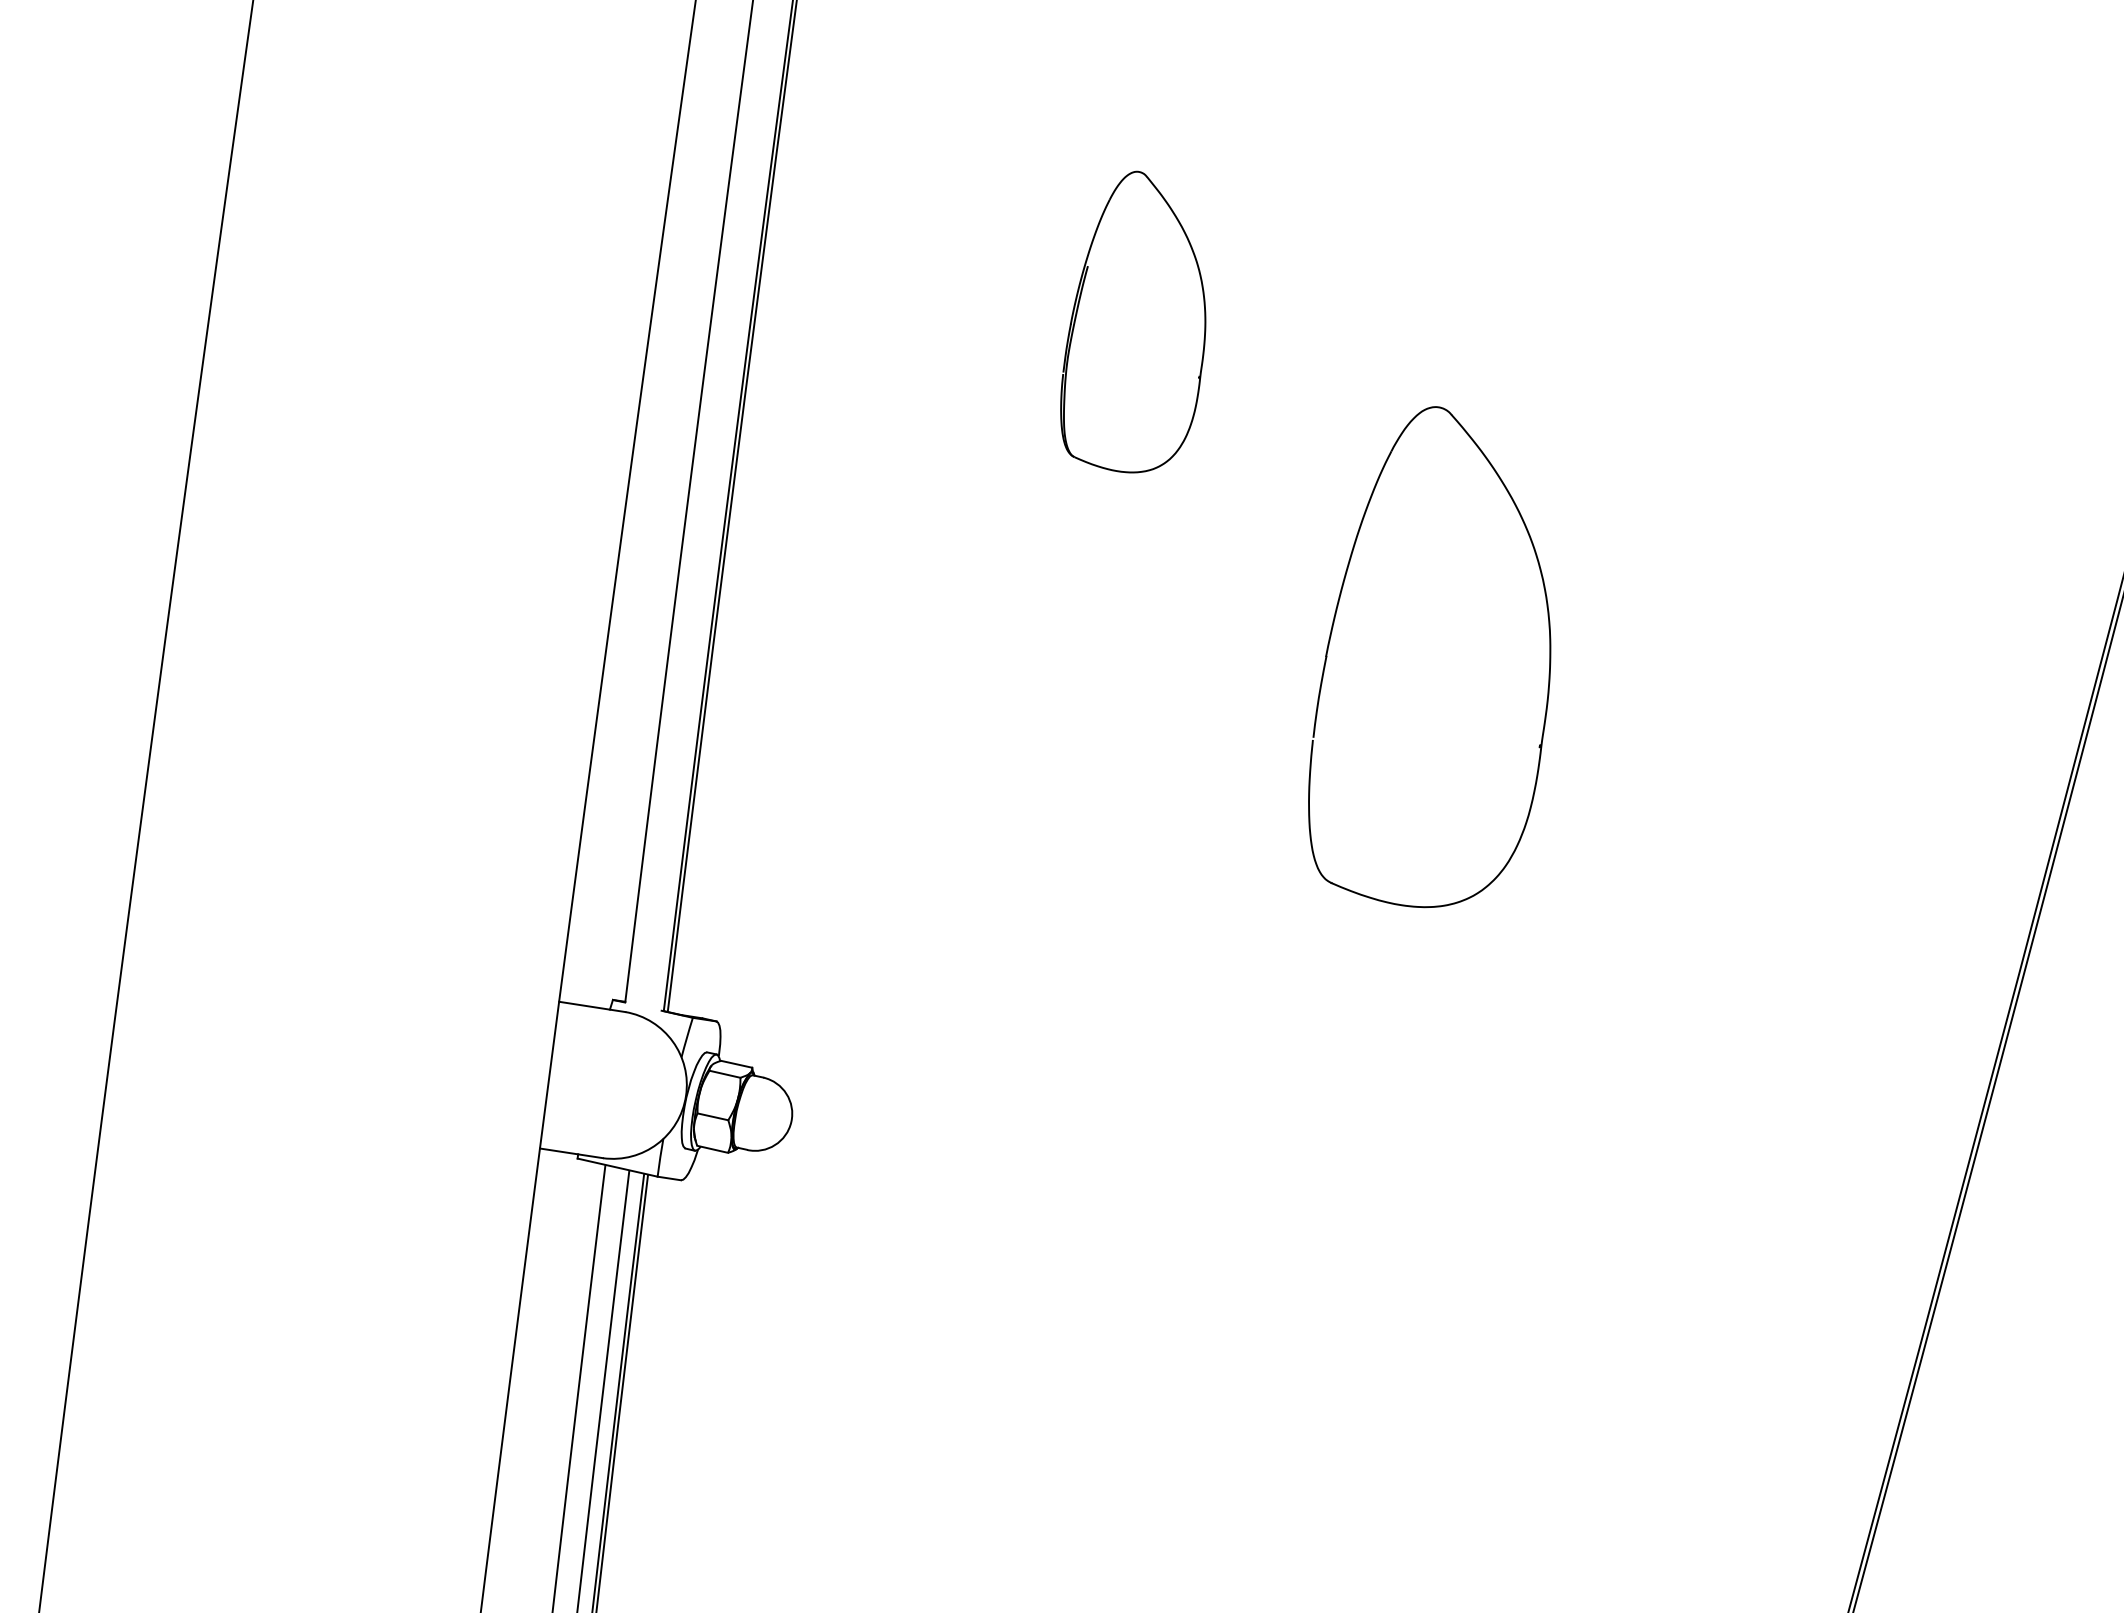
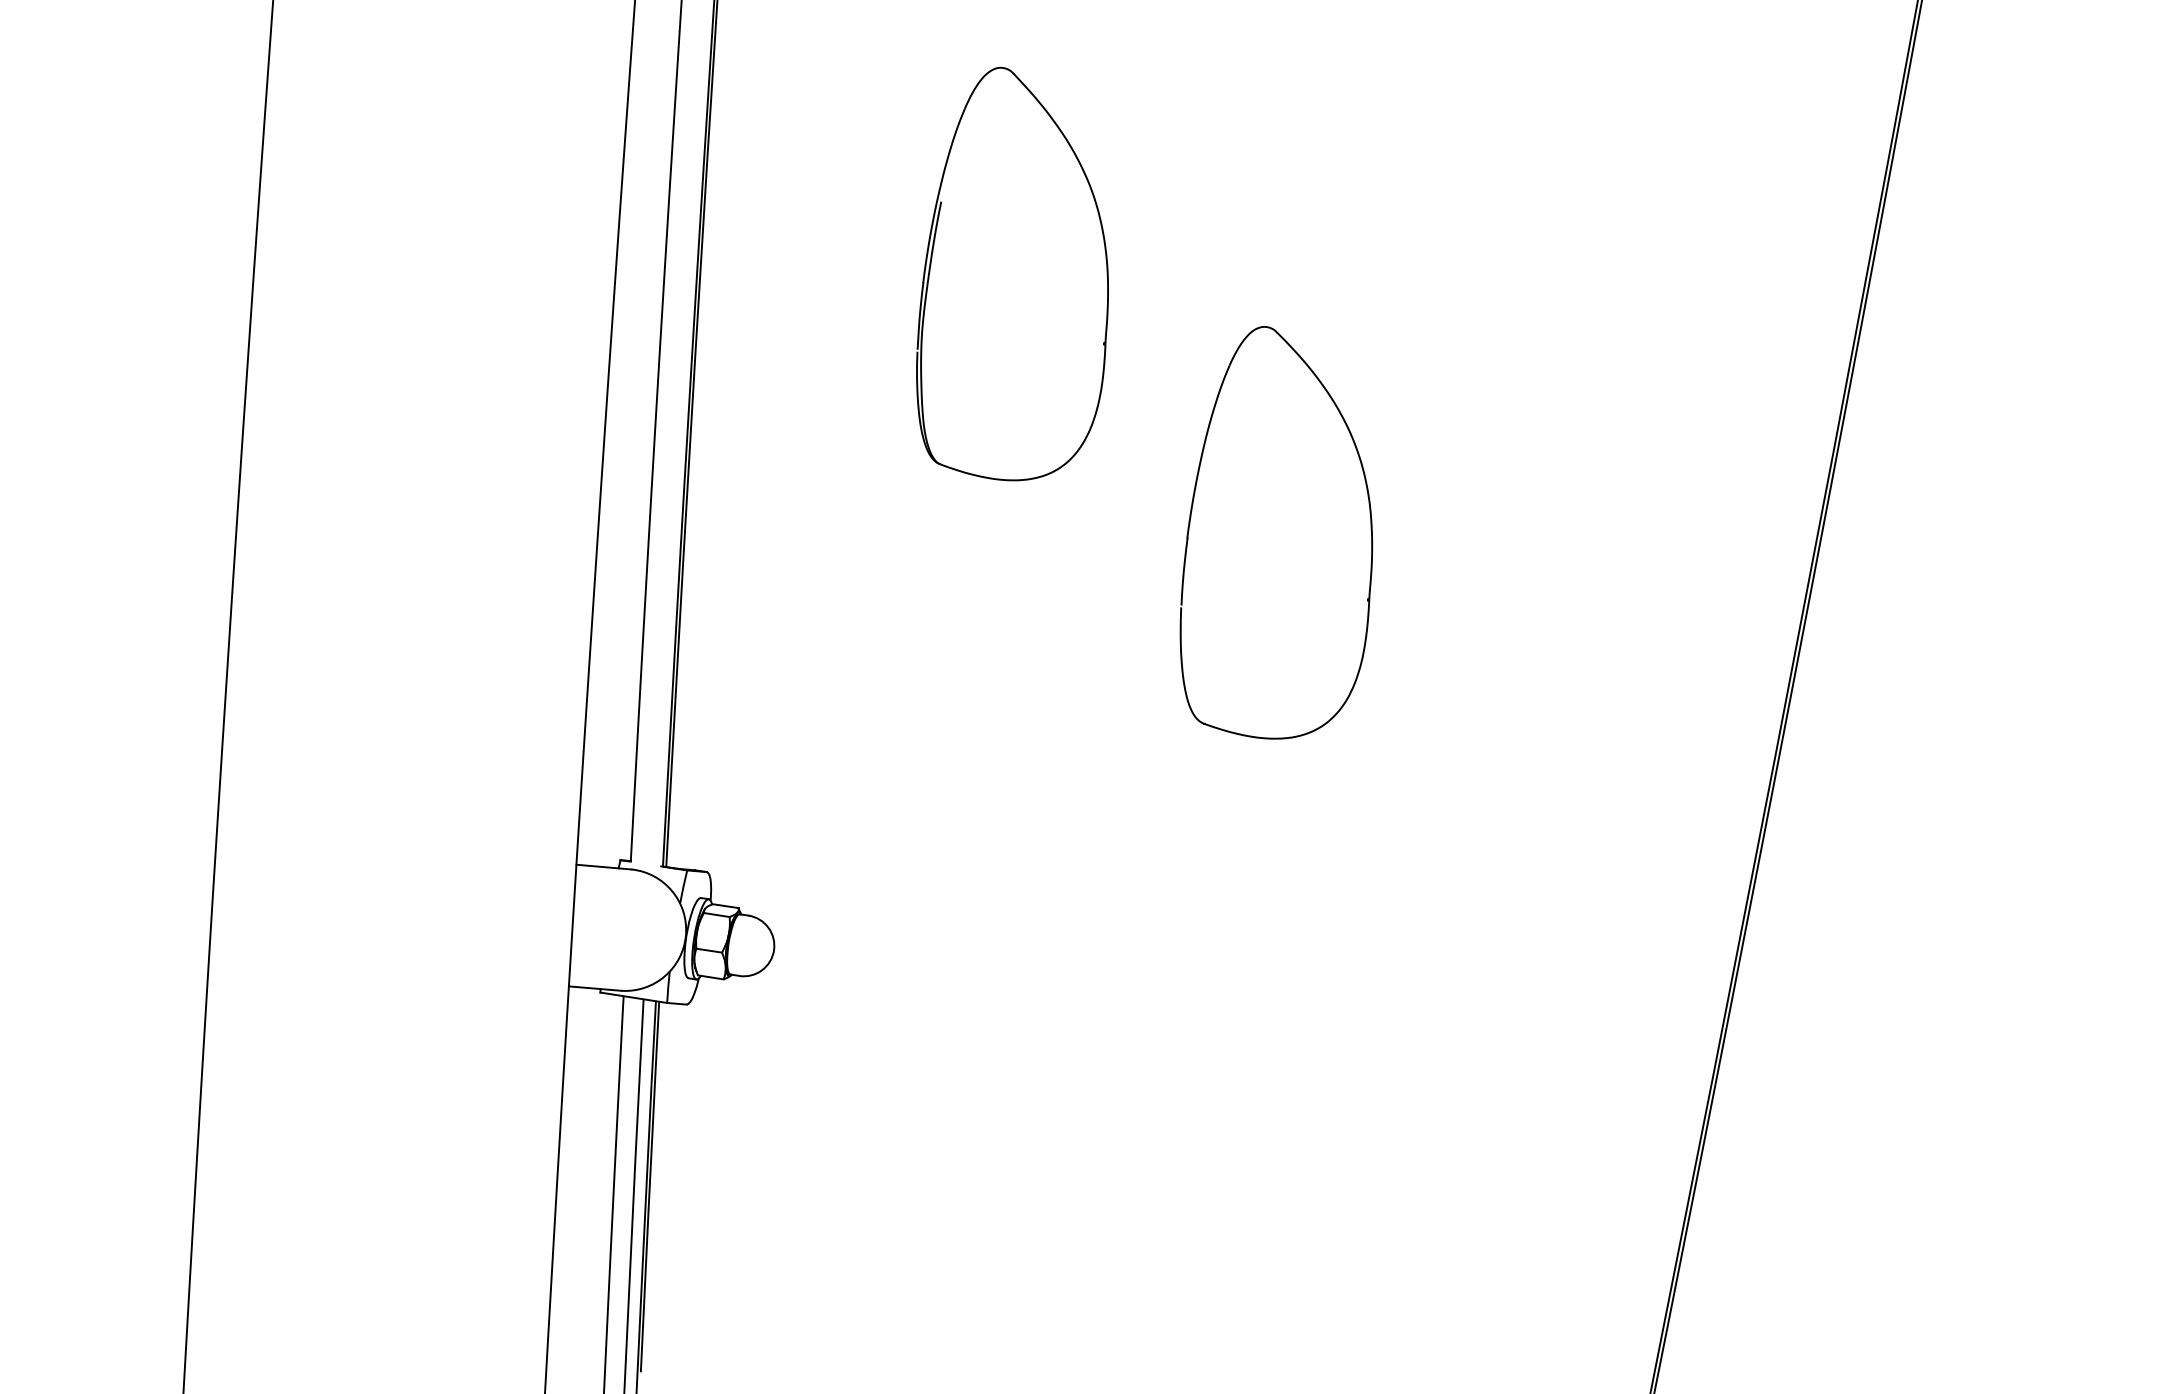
part: (1136, 321) -> (1012, 273), size x1.67

